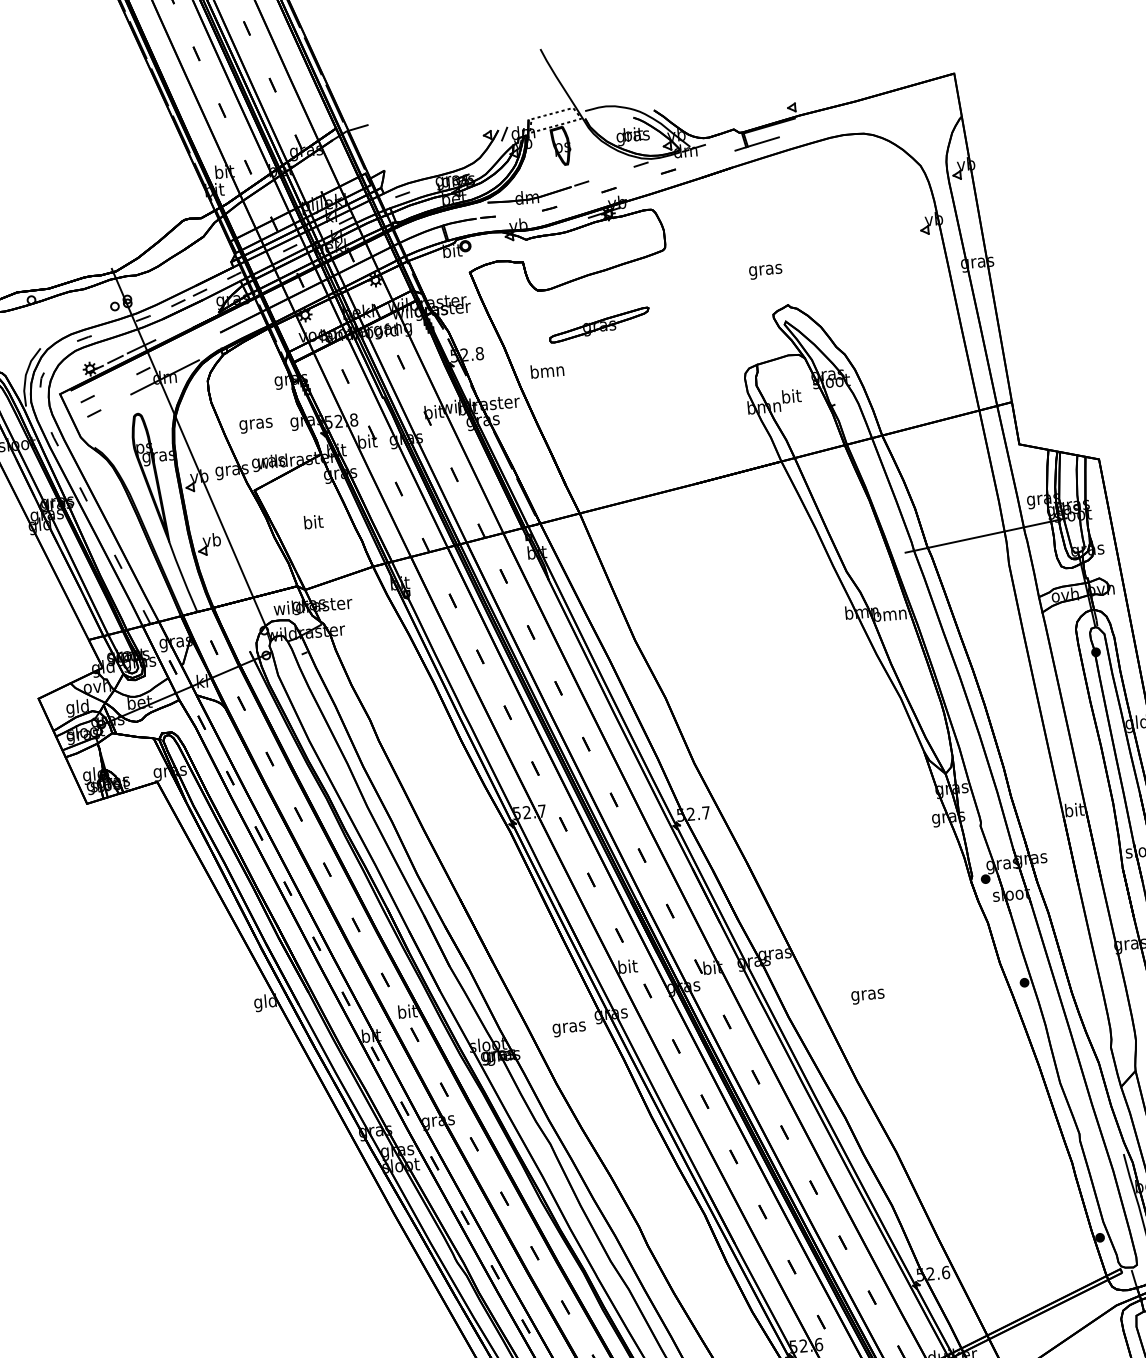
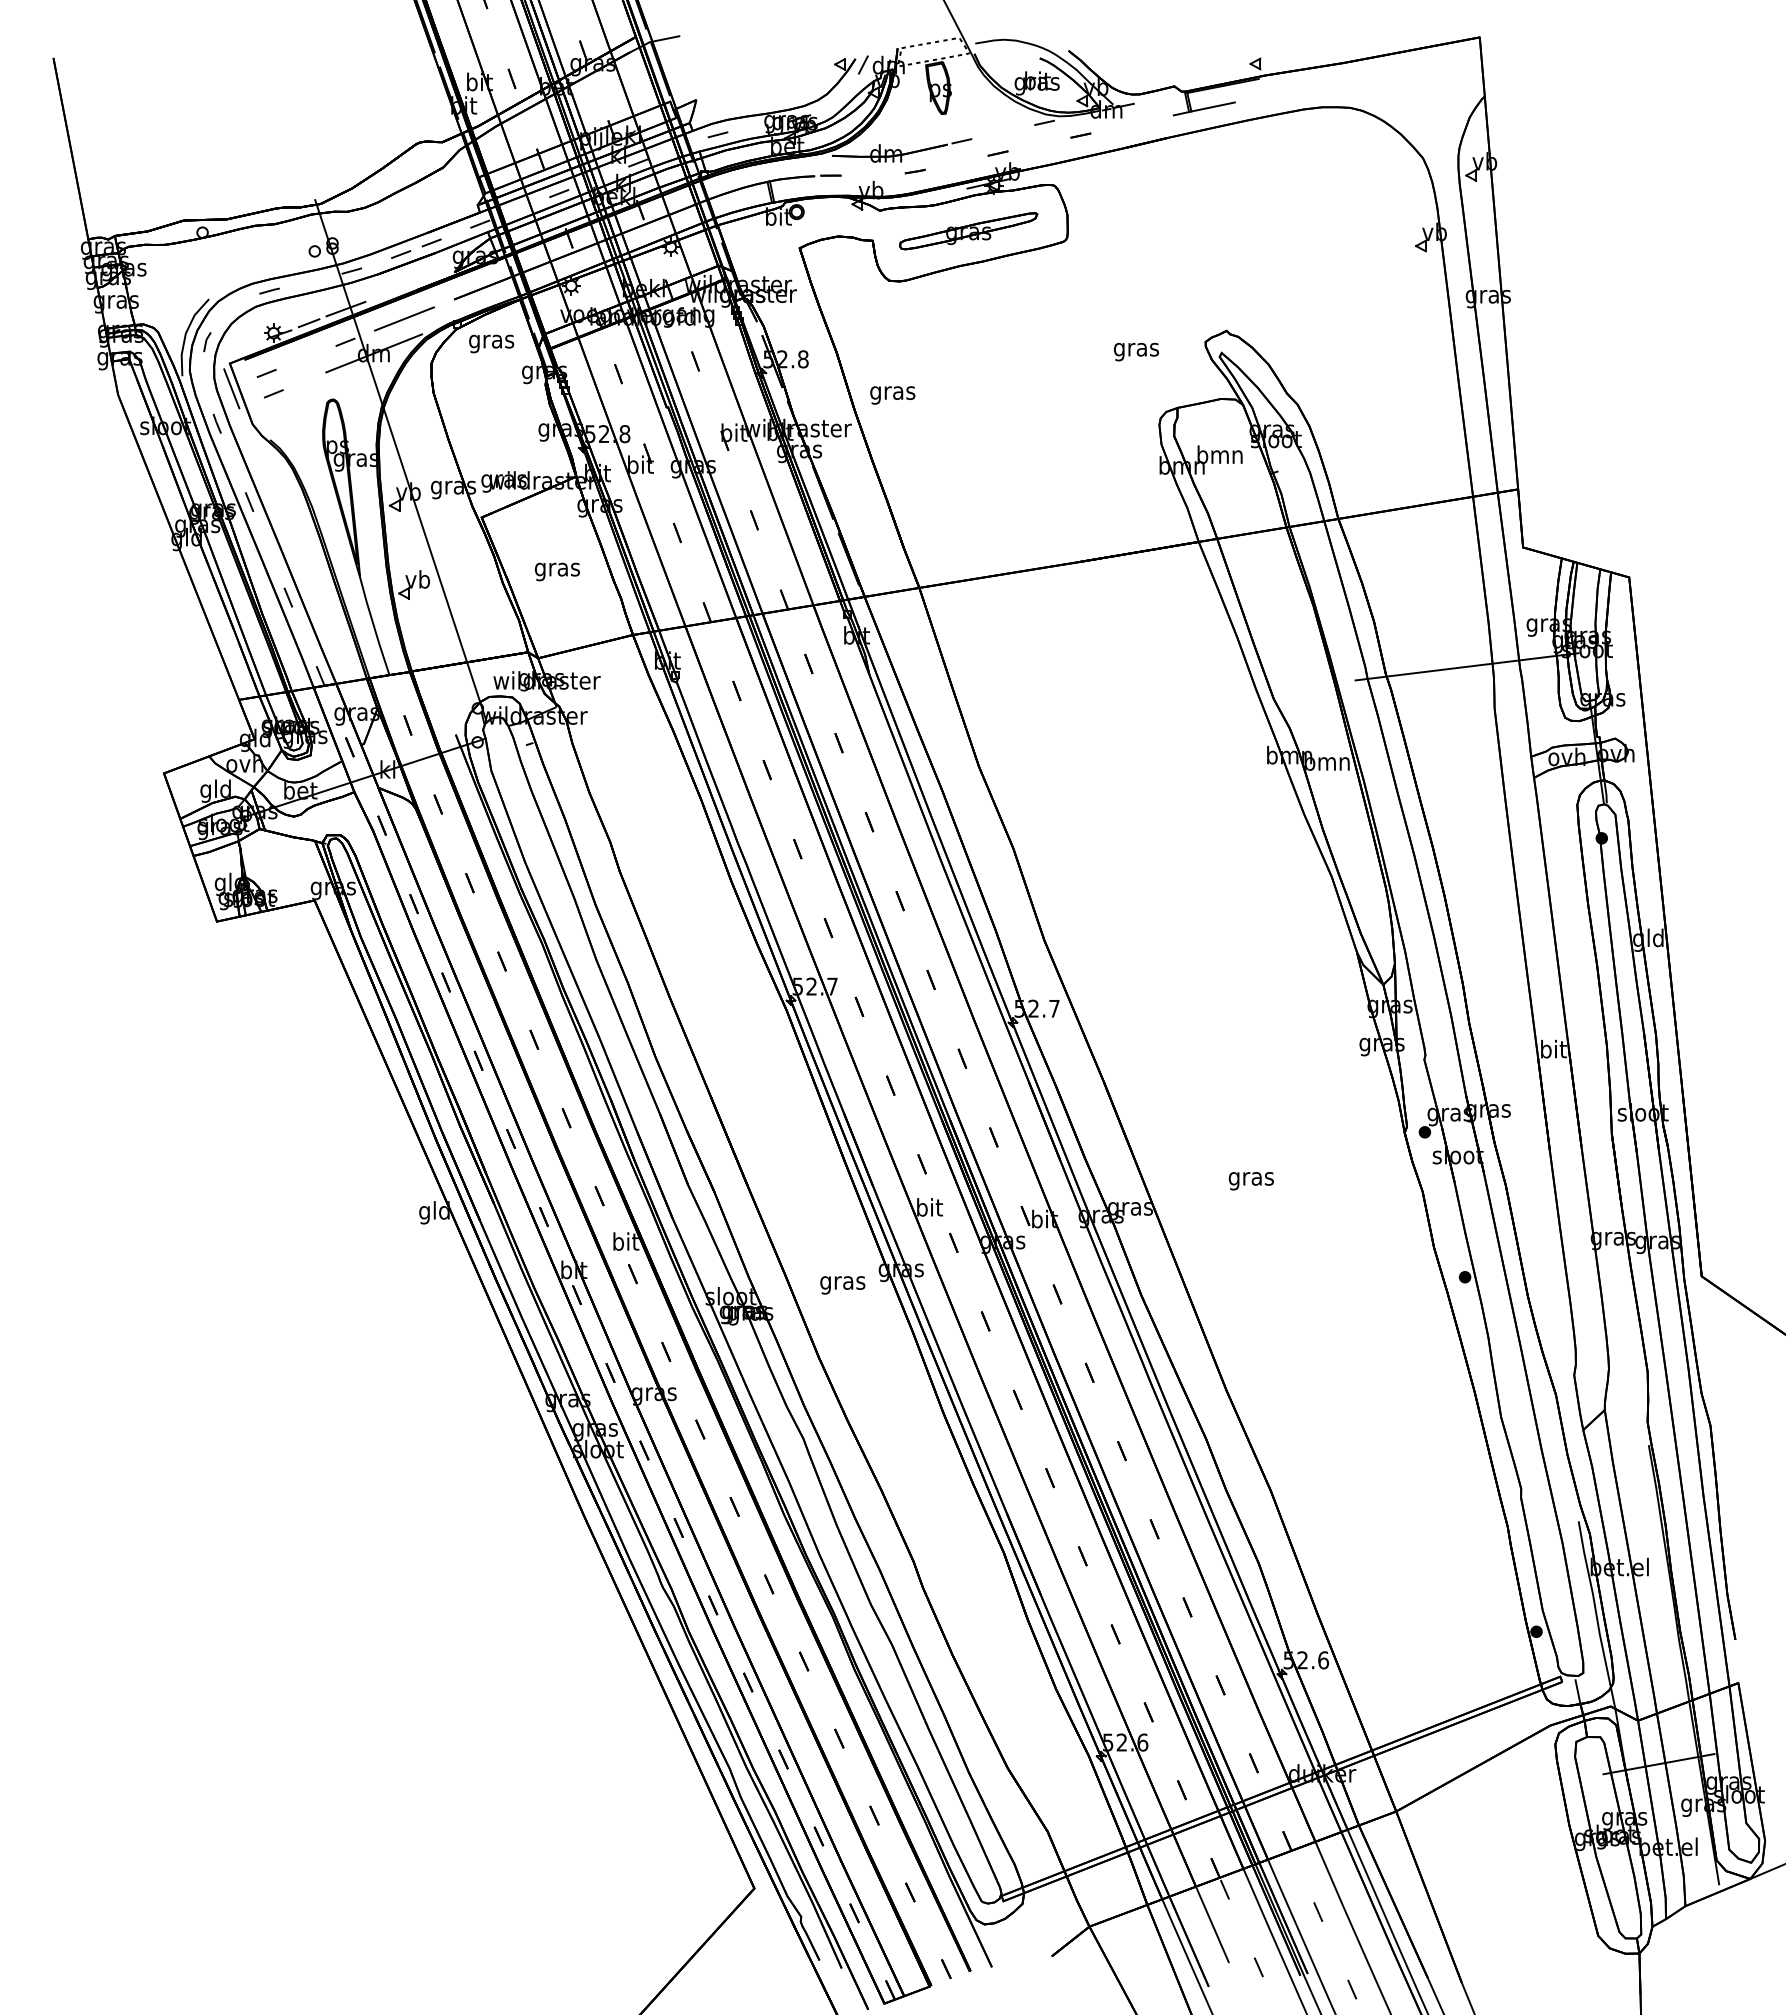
text: (765, 271) -> (1136, 351), moved
part: (599, 325) -> (968, 231), moved
line: (185, 349) -> (404, 318), added
text: (547, 372) -> (892, 392), bmn -> gras
text: (790, 396) -> (1219, 454), bit -> bmn
line: (62, 412) -> (231, 388), added
text: (256, 425) -> (491, 343), moved
text: (312, 523) -> (556, 569), bit -> gras
text: (867, 996) -> (1250, 1181), moved

